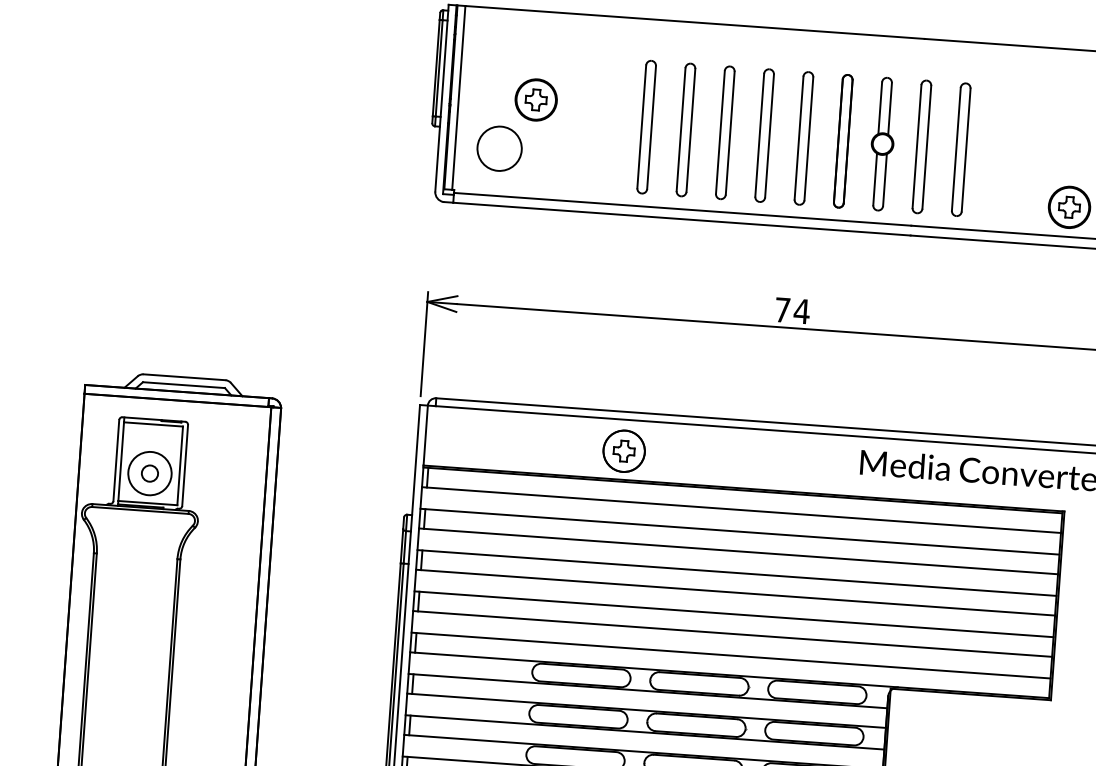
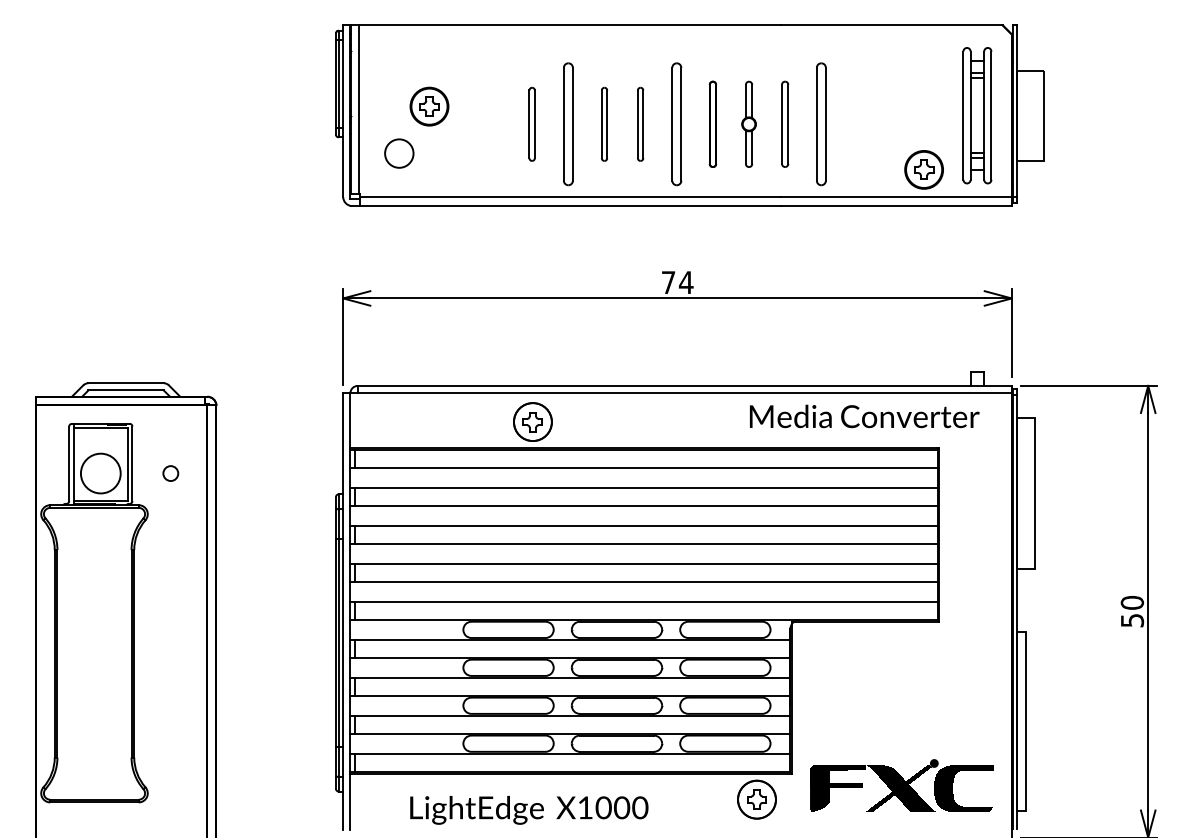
part: (645, 127) -> (531, 124), size x0.6
part: (725, 133) -> (604, 124), size x0.6
part: (764, 135) -> (640, 124), size x0.6
part: (842, 141) -> (712, 124), size x0.7
part: (881, 144) -> (748, 124), size x0.7
part: (921, 147) -> (784, 124), size x0.7
circle: (499, 148) -> (399, 153), size x0.7
circle: (149, 473) -> (170, 473), moved

